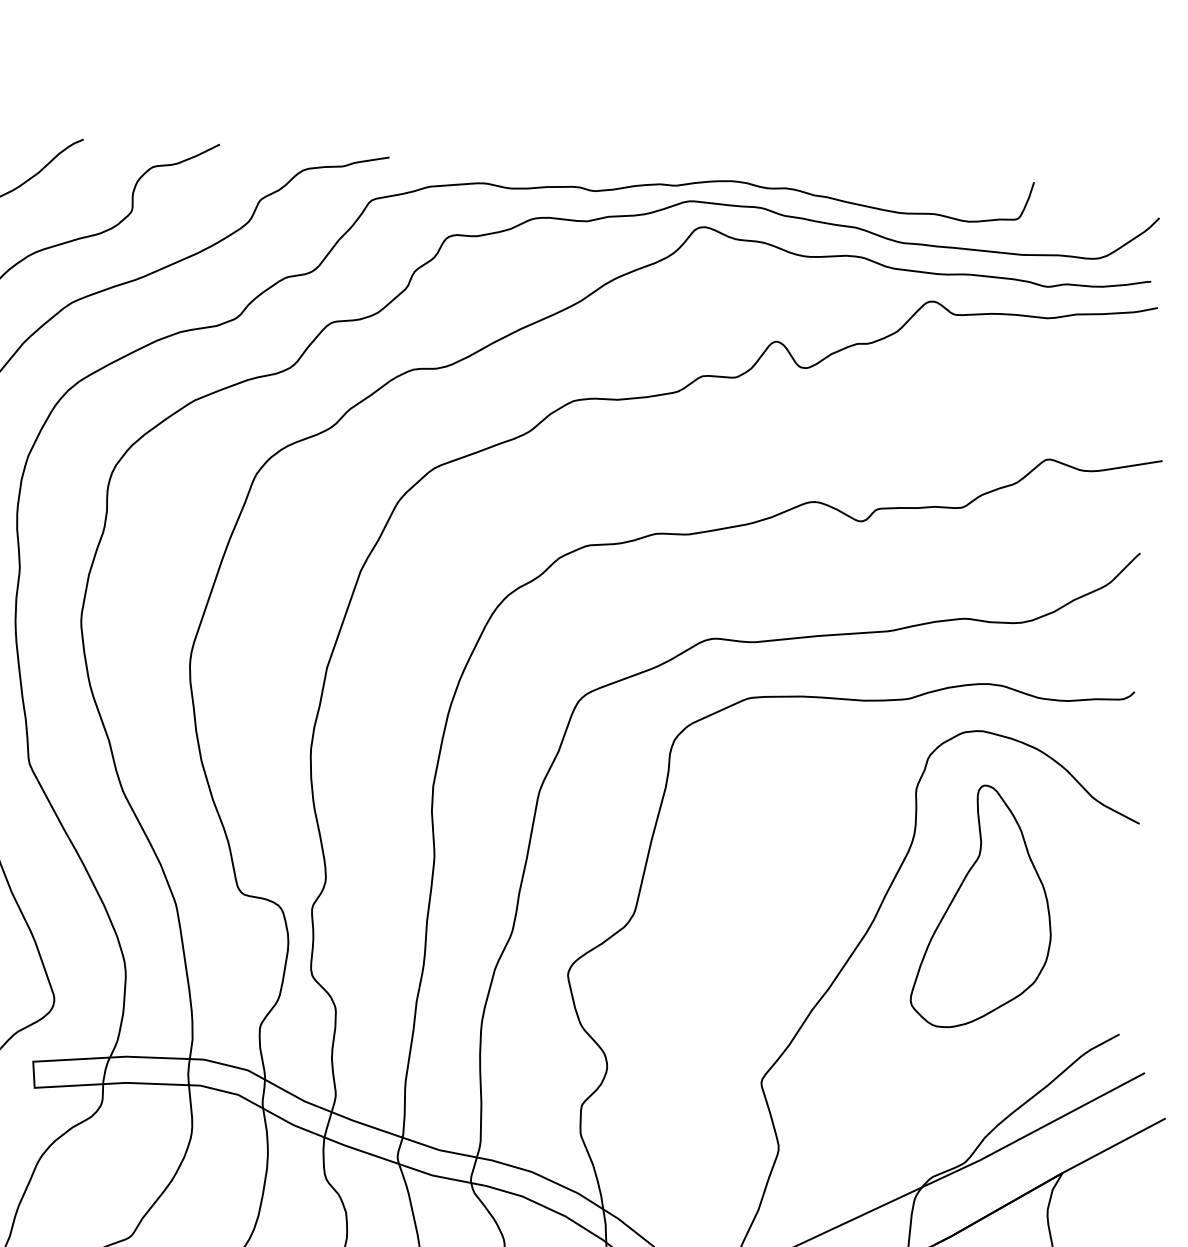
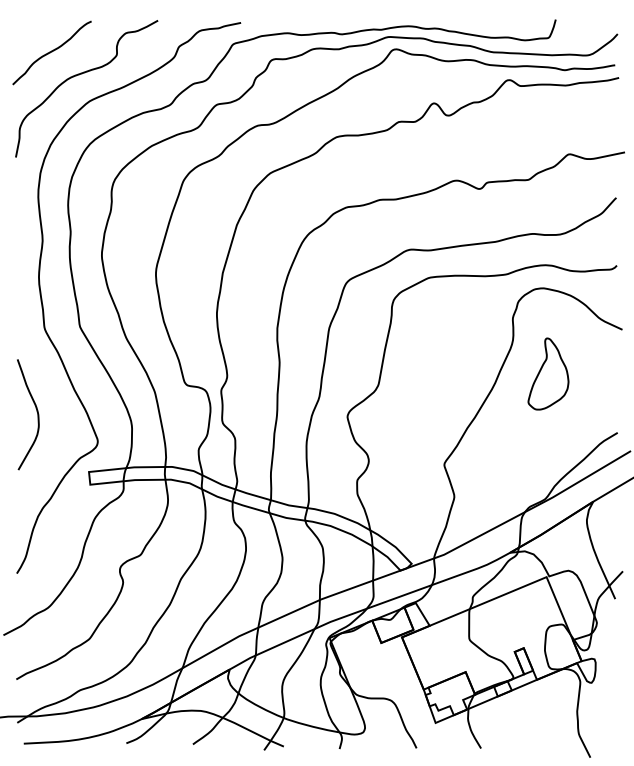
part: (983, 906) -> (548, 373), size x0.6

